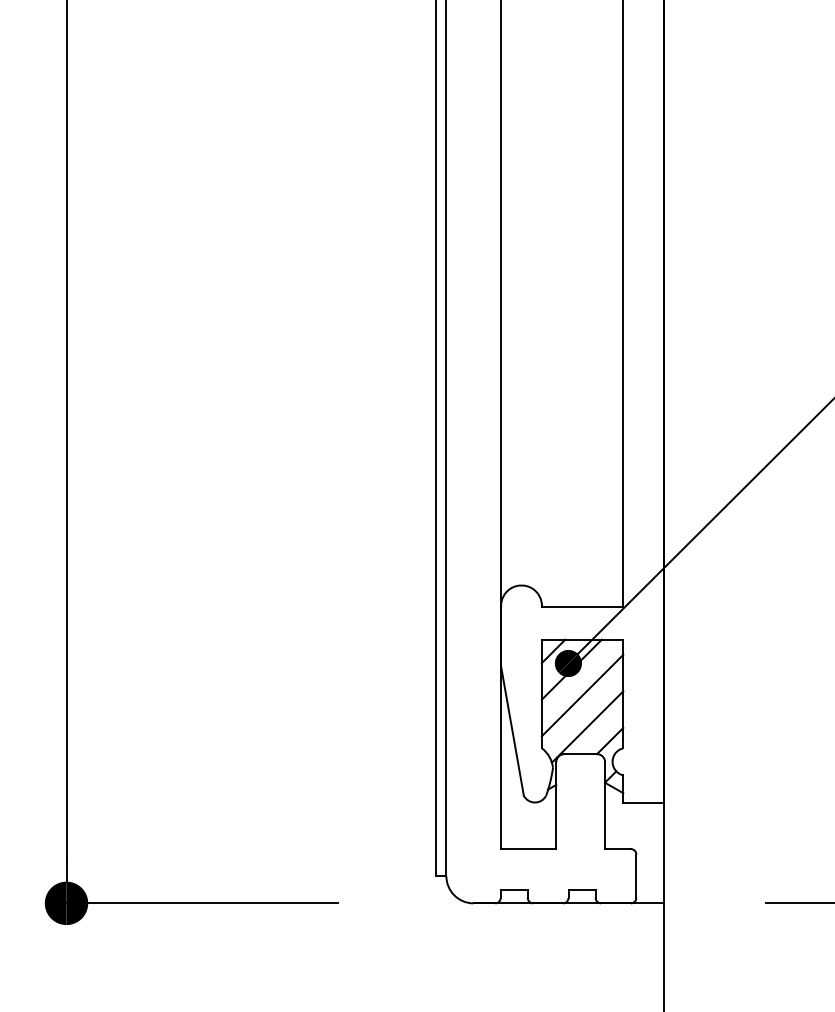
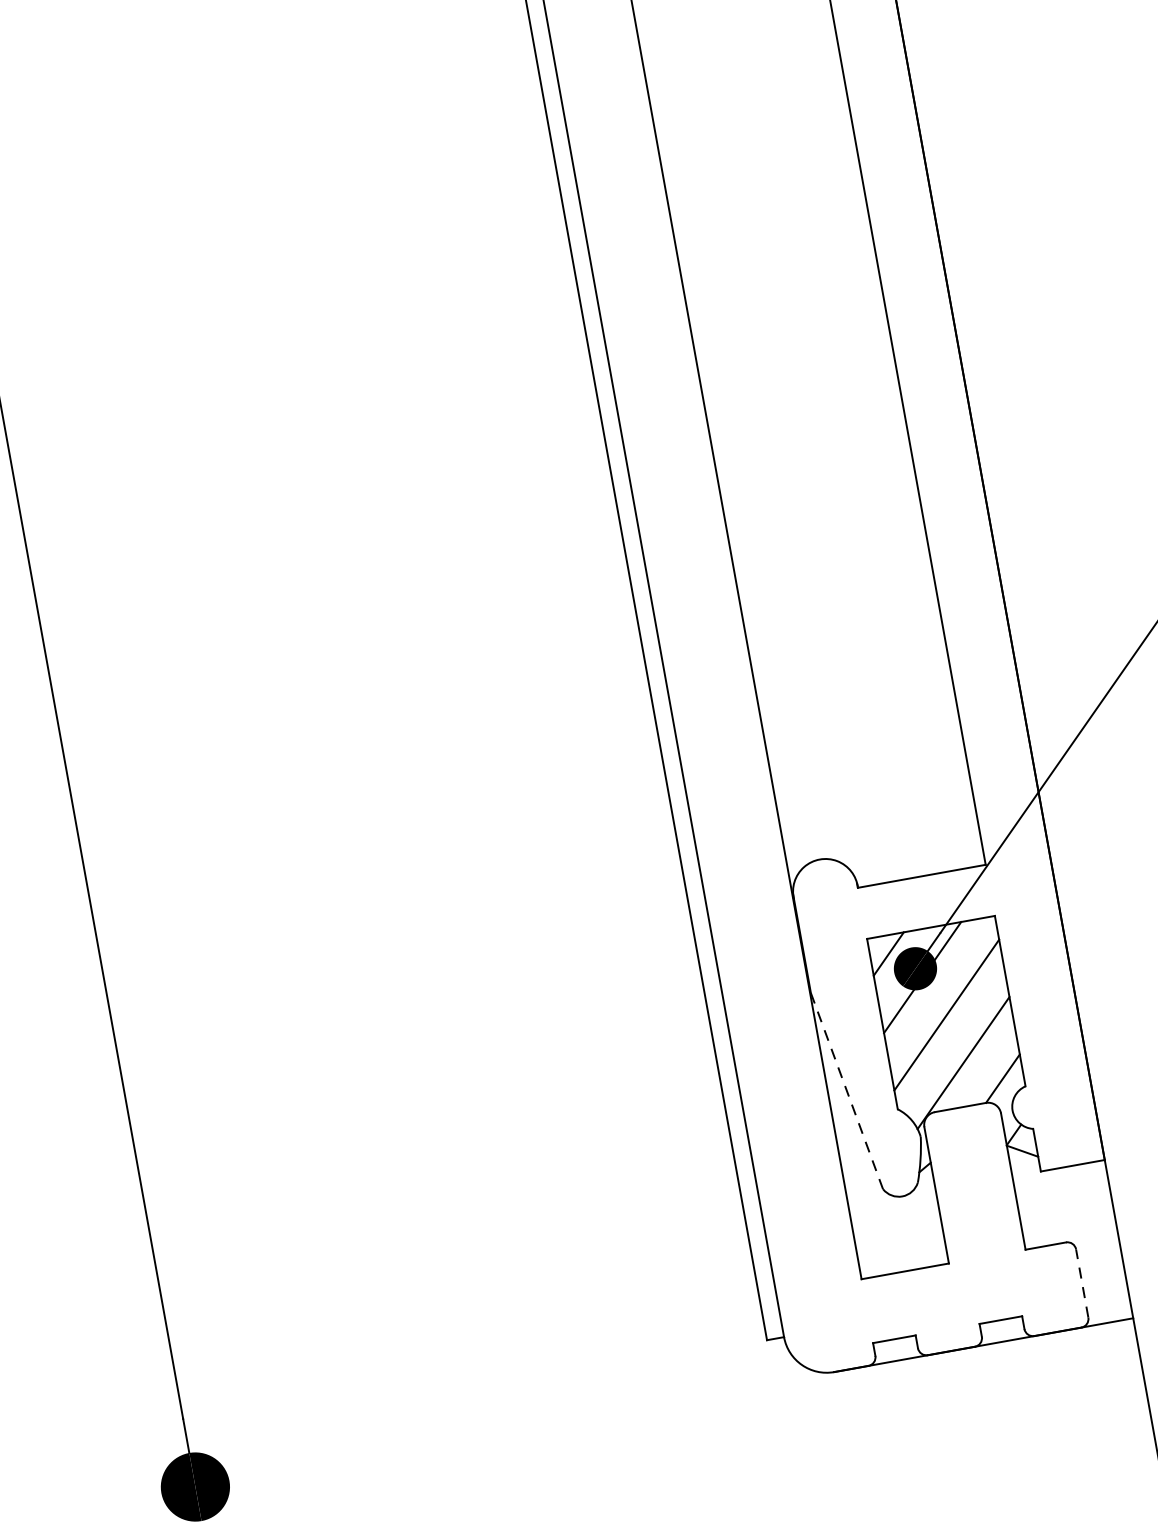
line: (512, 731) -> (846, 1091), solid -> dashed
line: (636, 876) -> (1082, 1283), solid -> dashed
line: (201, 903) -> (407, 1449), removed

